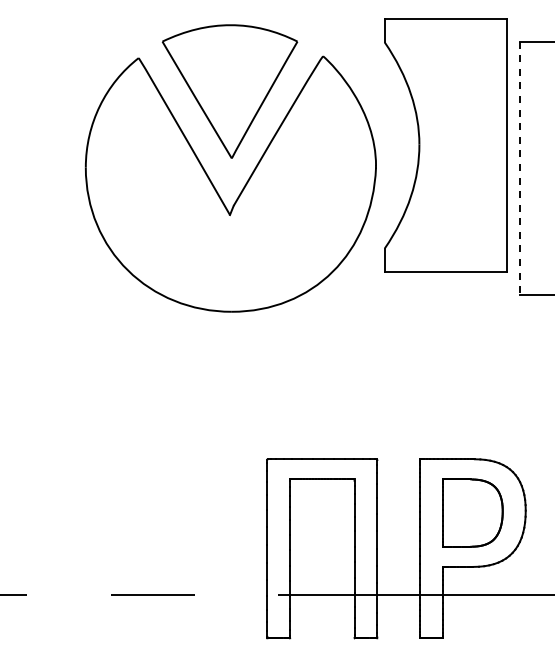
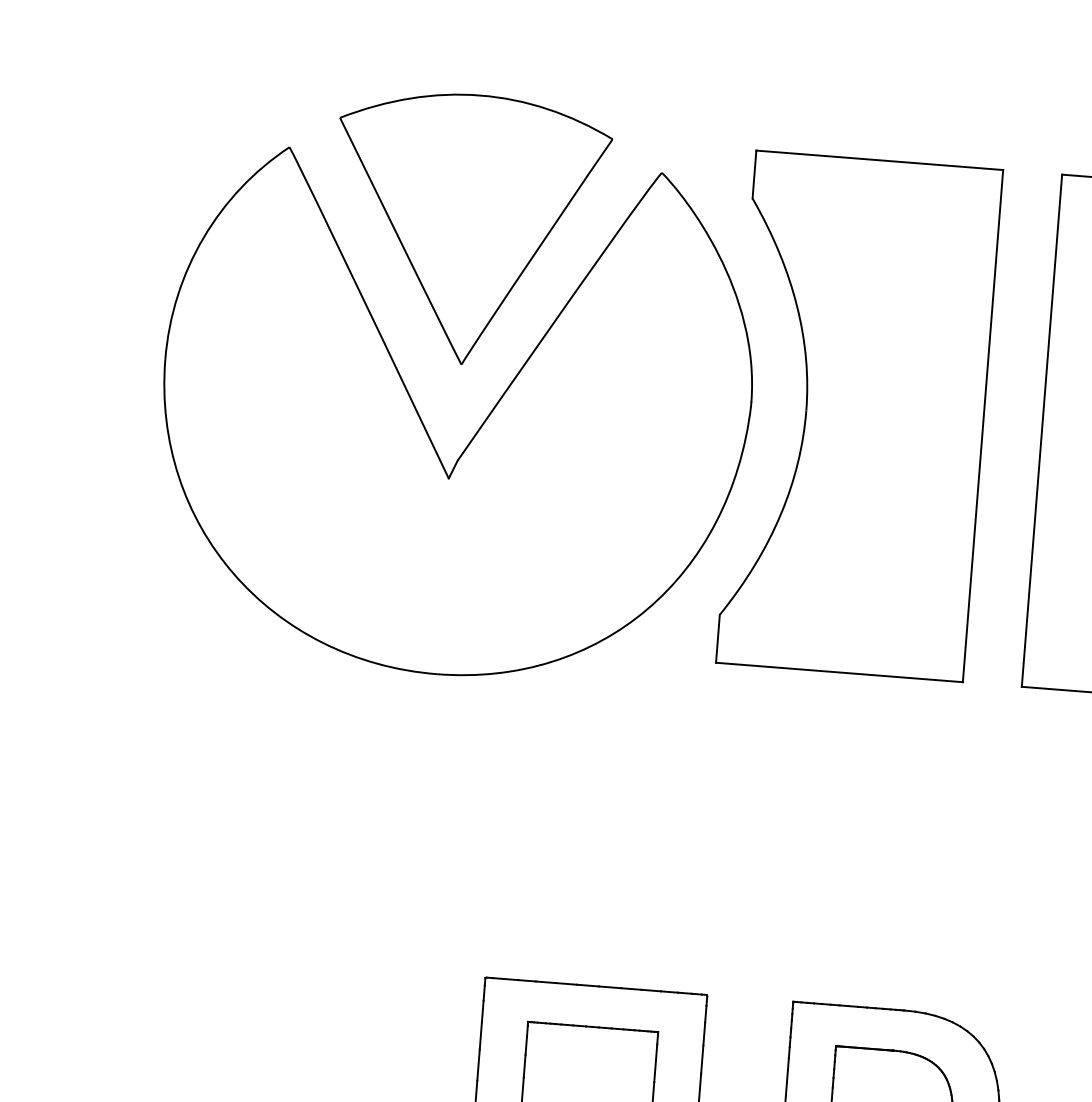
part: (445, 145) -> (858, 416), moved
line: (520, 168) -> (1042, 430), dashed -> solid

